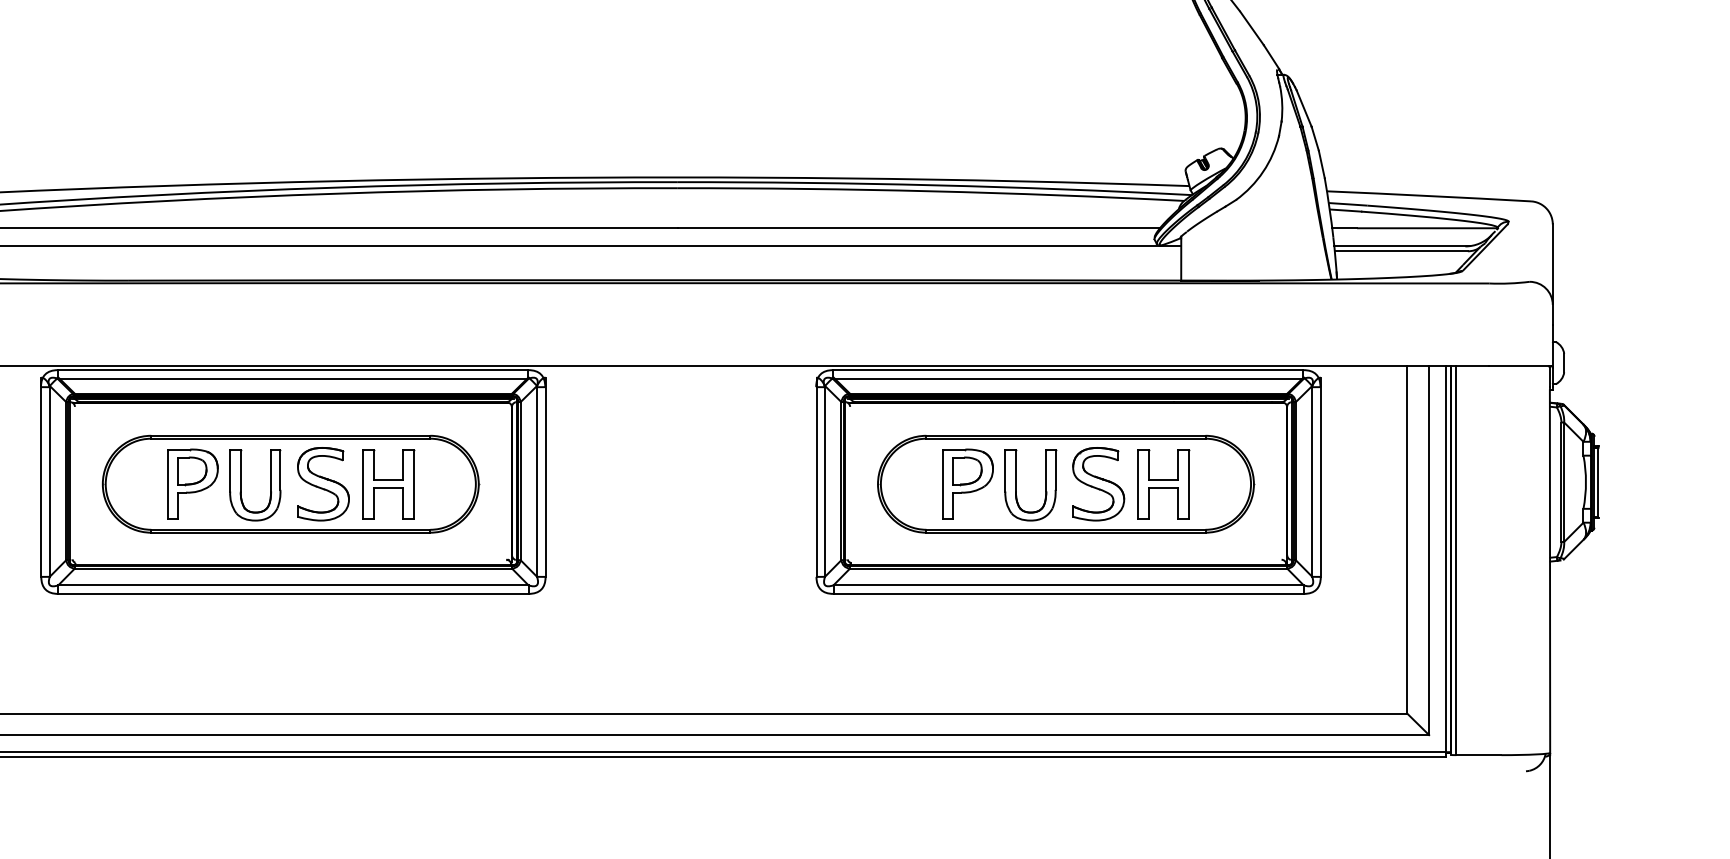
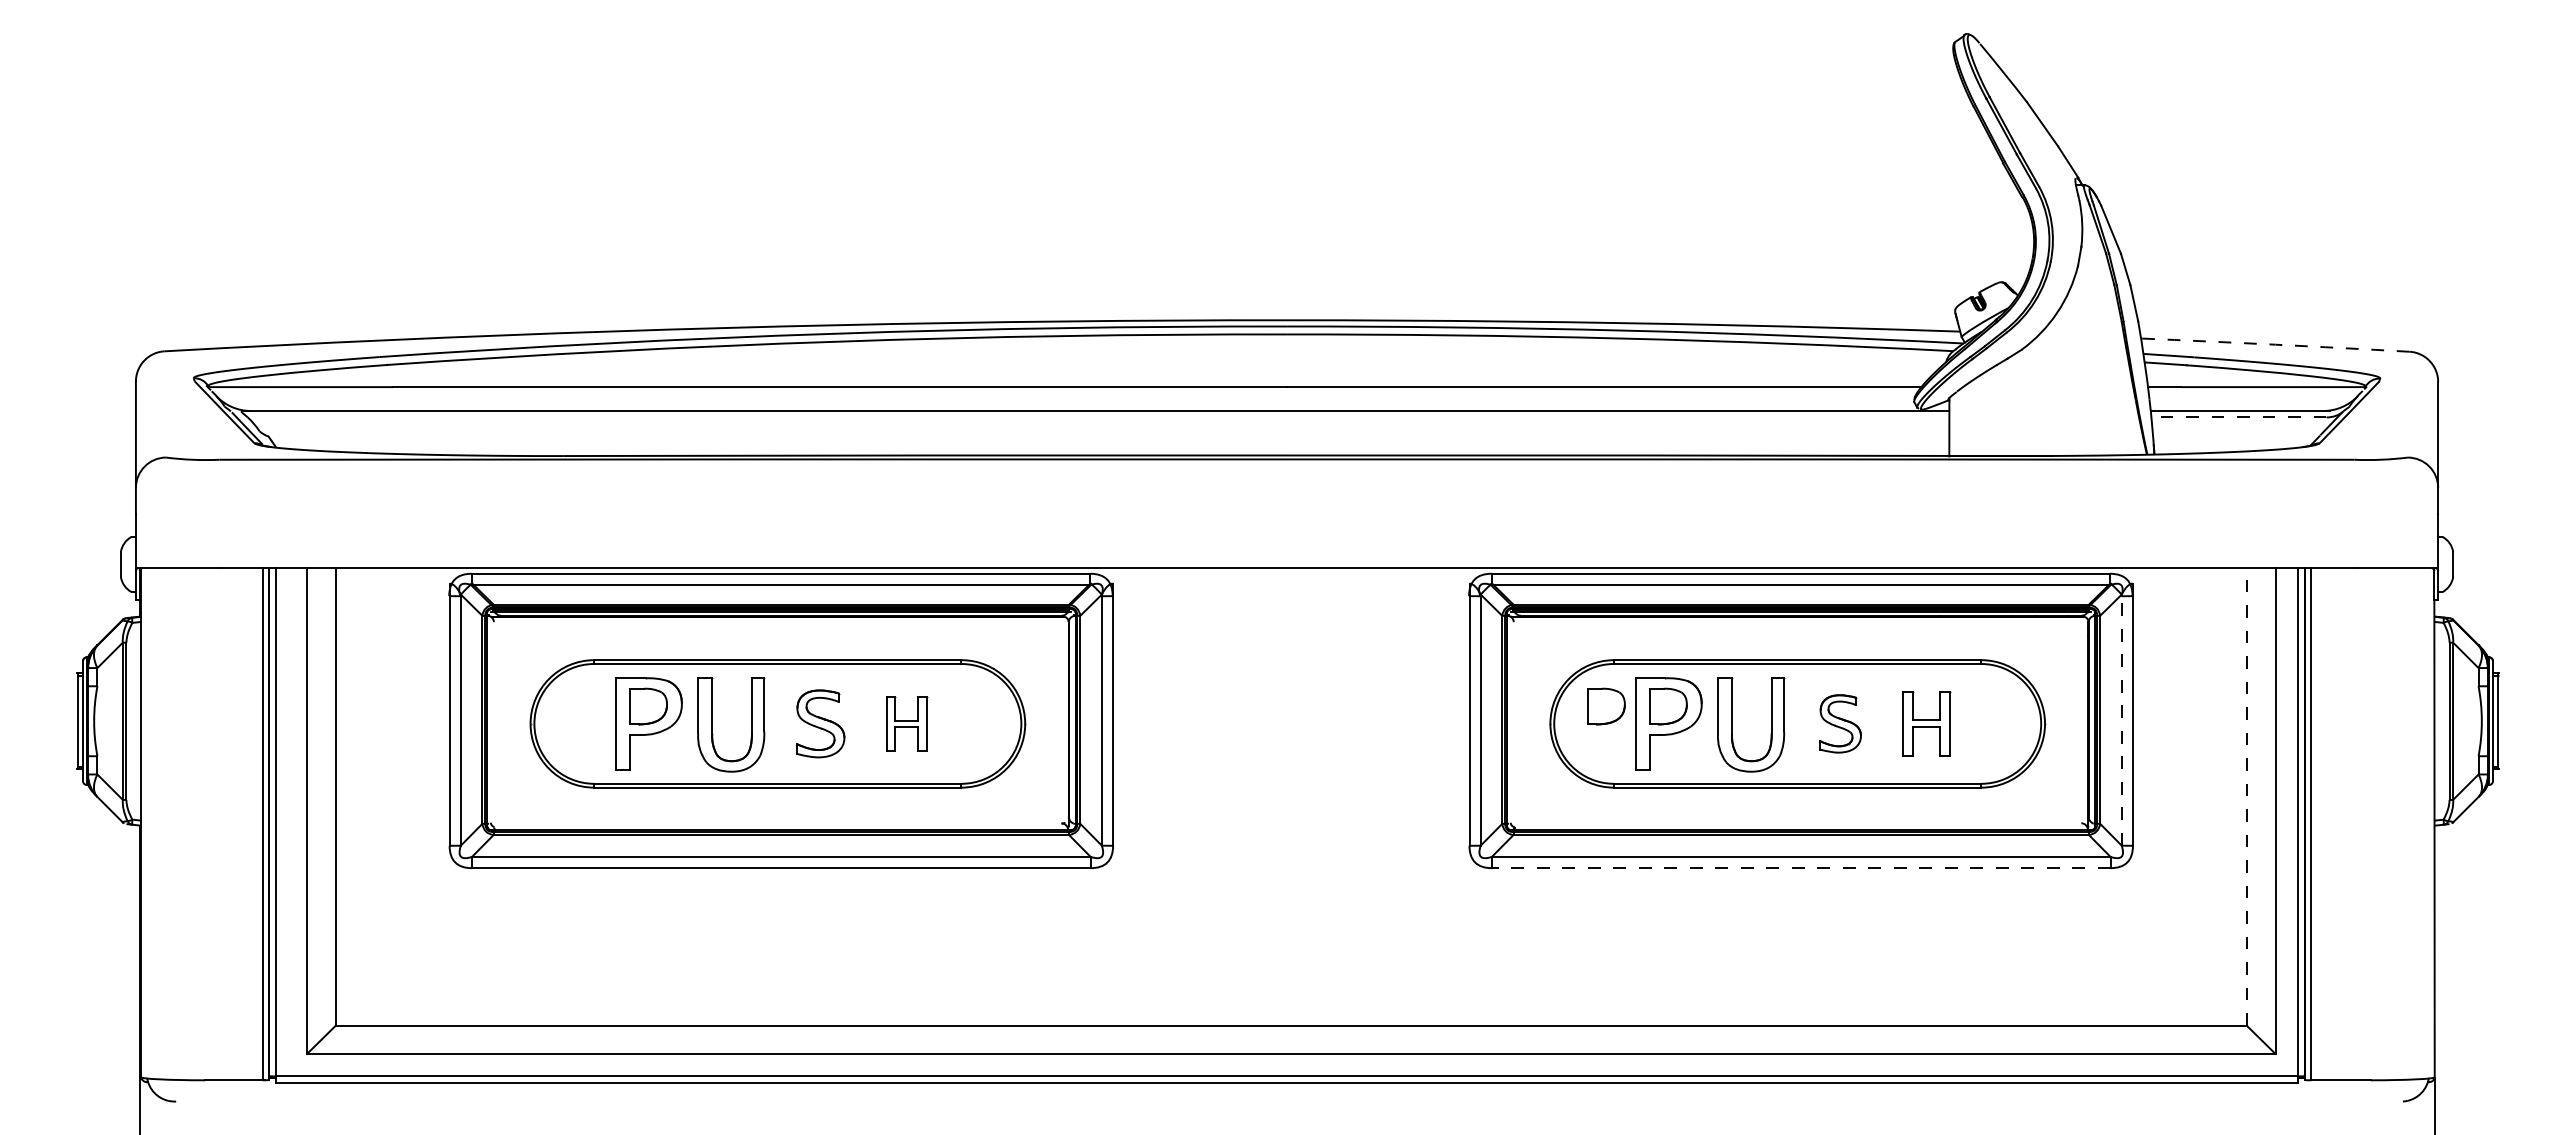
arc: (1429, 195) -> (2275, 344), solid -> dashed
line: (1401, 251) -> (2238, 417), solid -> dashed
part: (920, 471) -> (1606, 706), added
line: (1312, 481) -> (2121, 720), solid -> dashed
part: (323, 483) -> (820, 723), size x0.7
part: (388, 483) -> (906, 723), size x0.6
part: (1098, 483) -> (1840, 723), size x0.6
part: (1163, 483) -> (1926, 723), size x0.7
line: (1407, 540) -> (2246, 797), solid -> dashed
line: (1068, 594) -> (1800, 868), solid -> dashed

